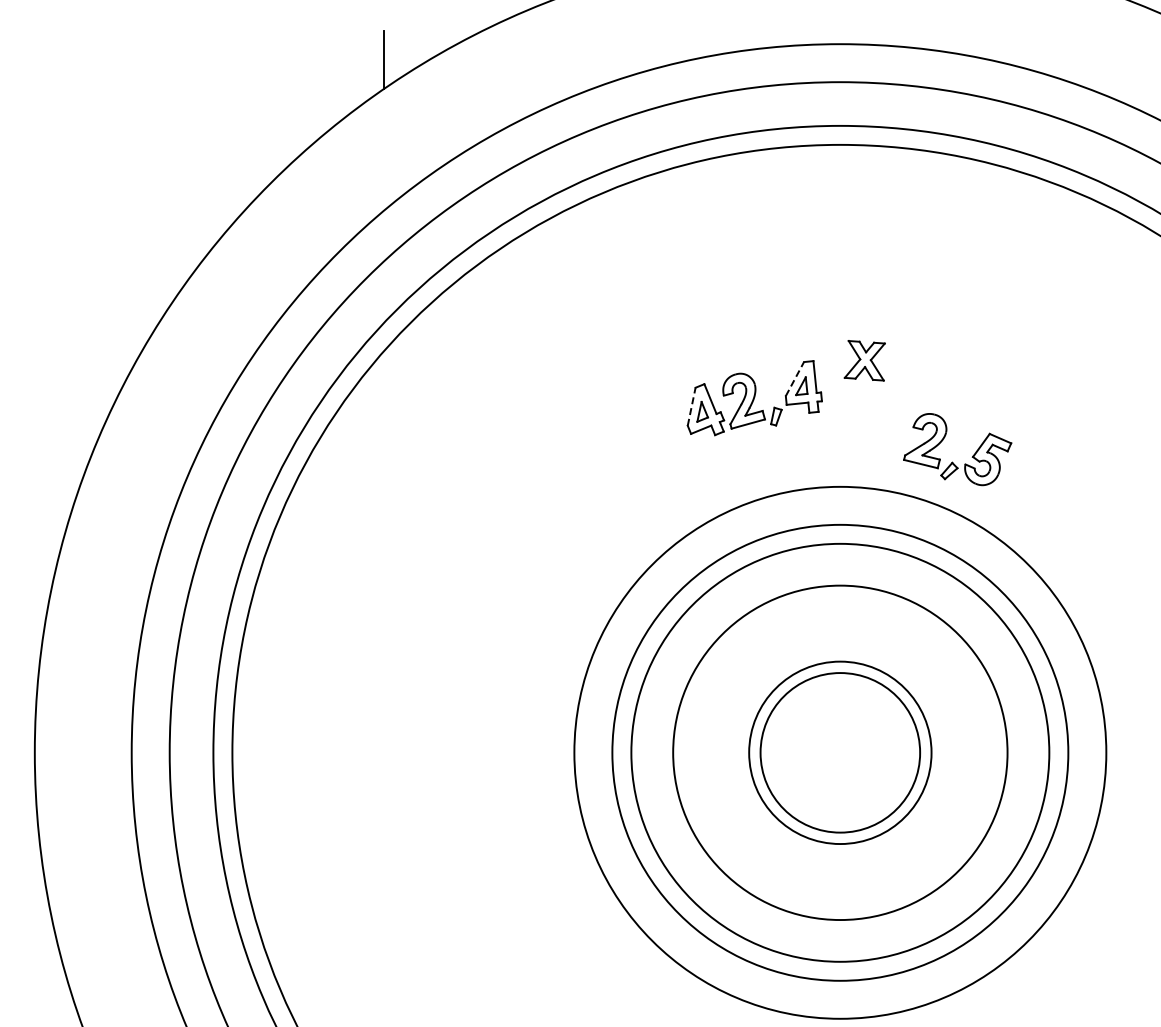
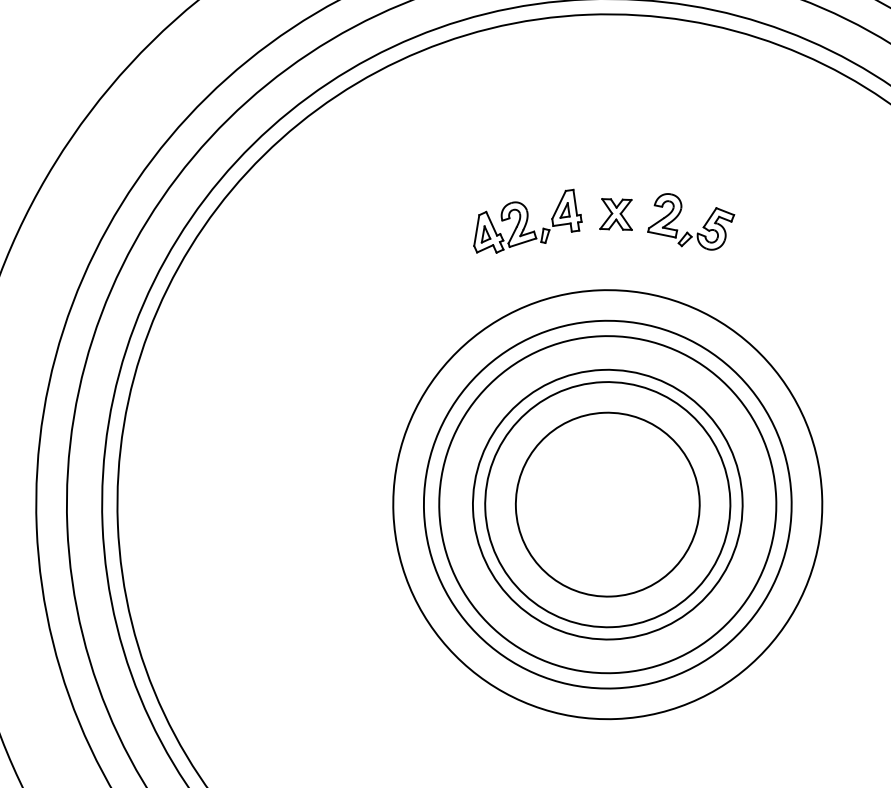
part: (864, 360) -> (615, 214), moved
line: (795, 378) -> (559, 204), dashed -> solid
line: (691, 406) -> (476, 230), dashed -> solid
part: (952, 461) -> (687, 231), moved
circle: (840, 752) -> (607, 504), size x1.43
circle: (840, 752) -> (607, 504), size x1.67

